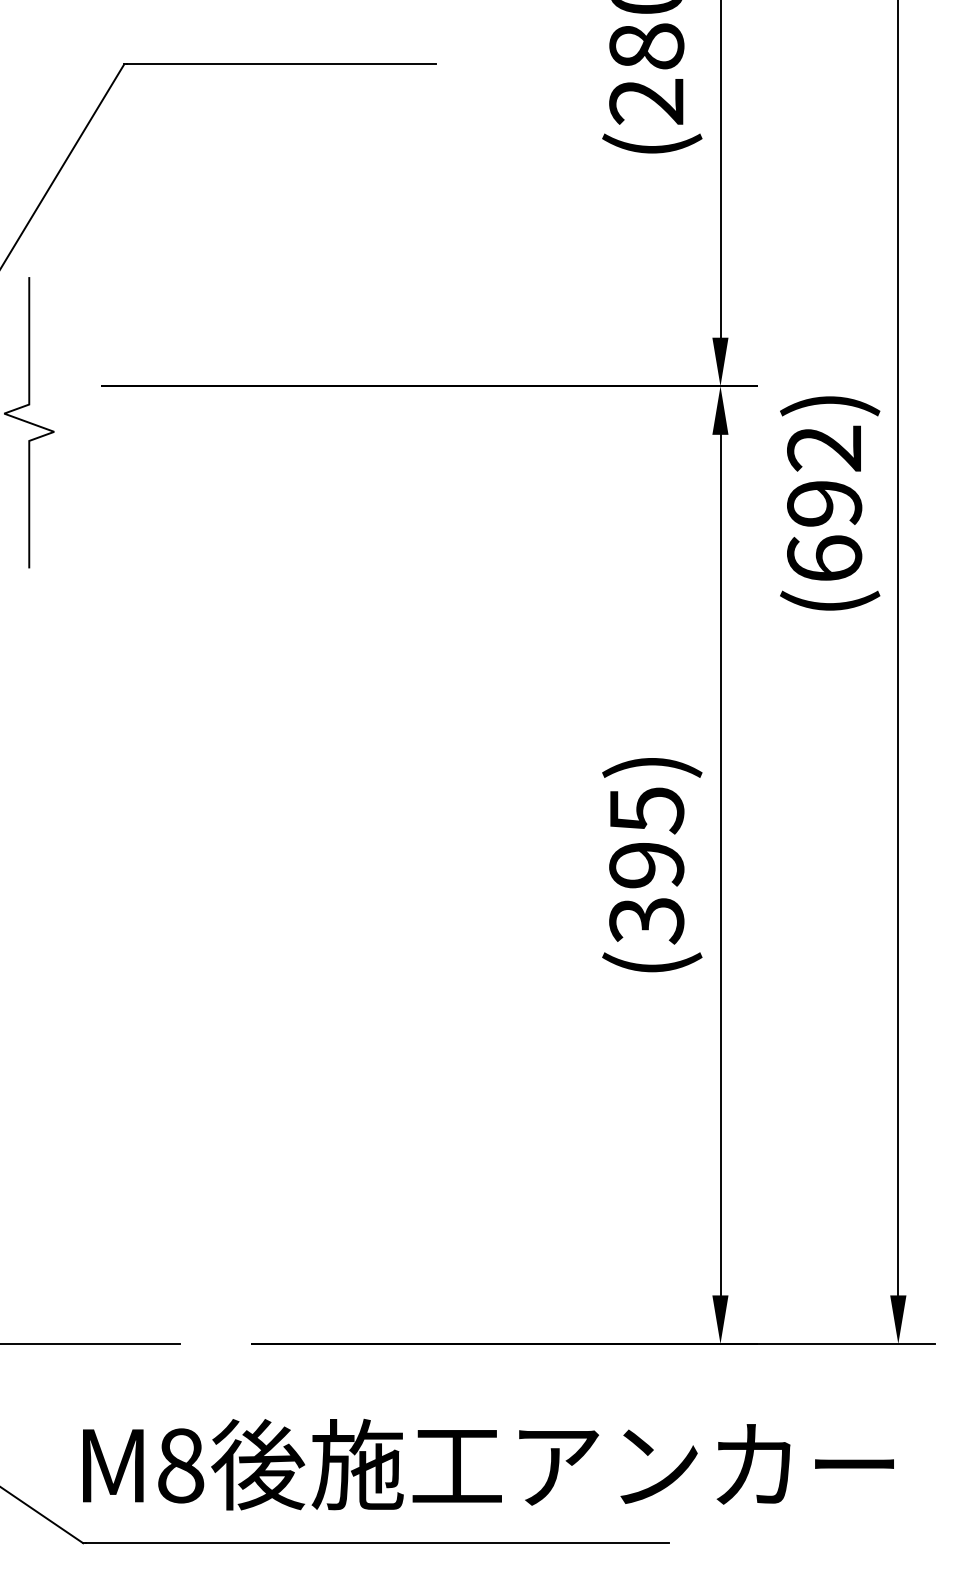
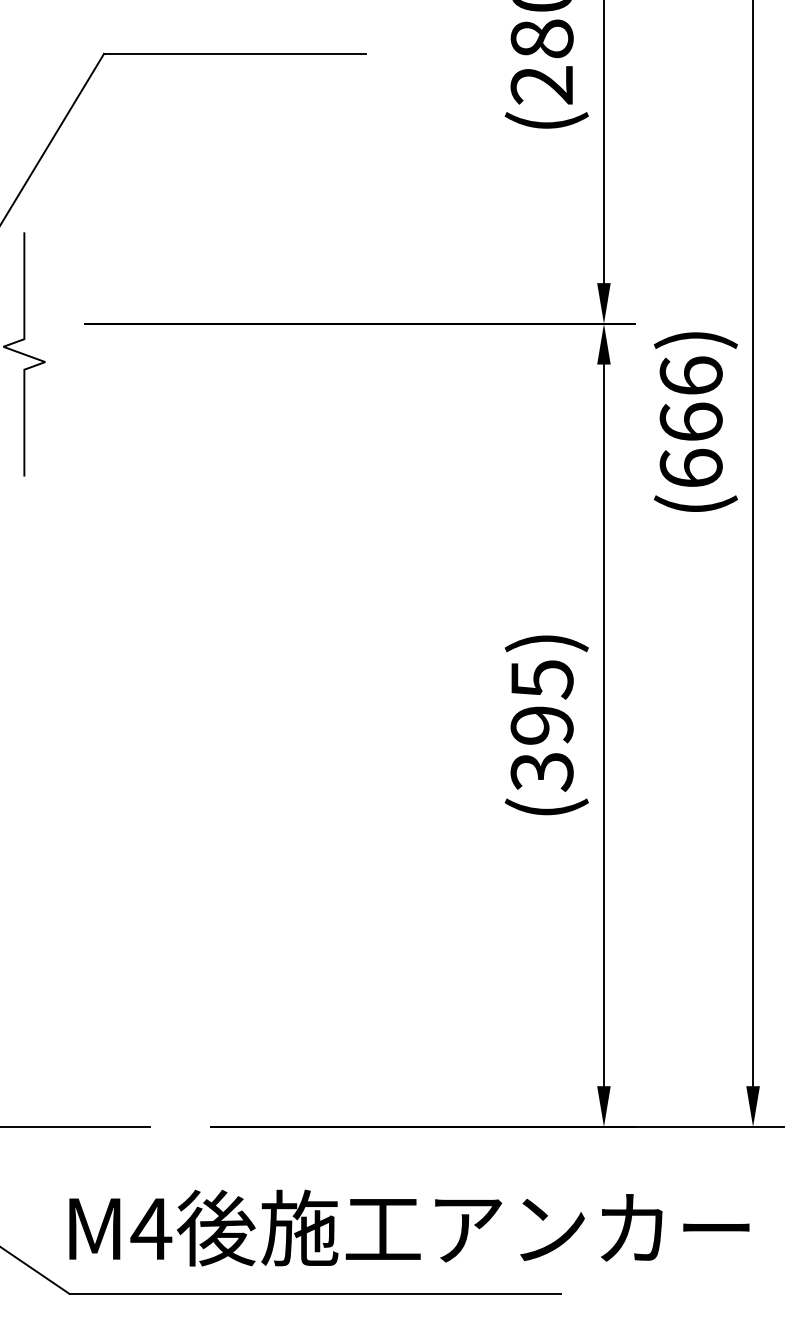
text: (823, 475) -> (690, 398), (692) -> (666)
text: (180, 1465) -> (151, 1228), M8 -> M4

